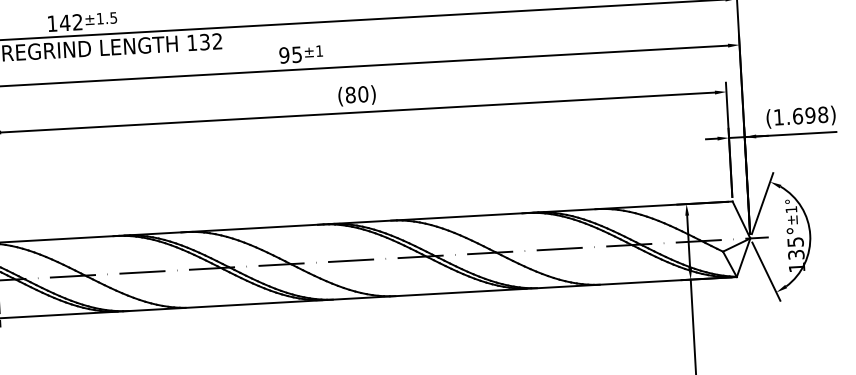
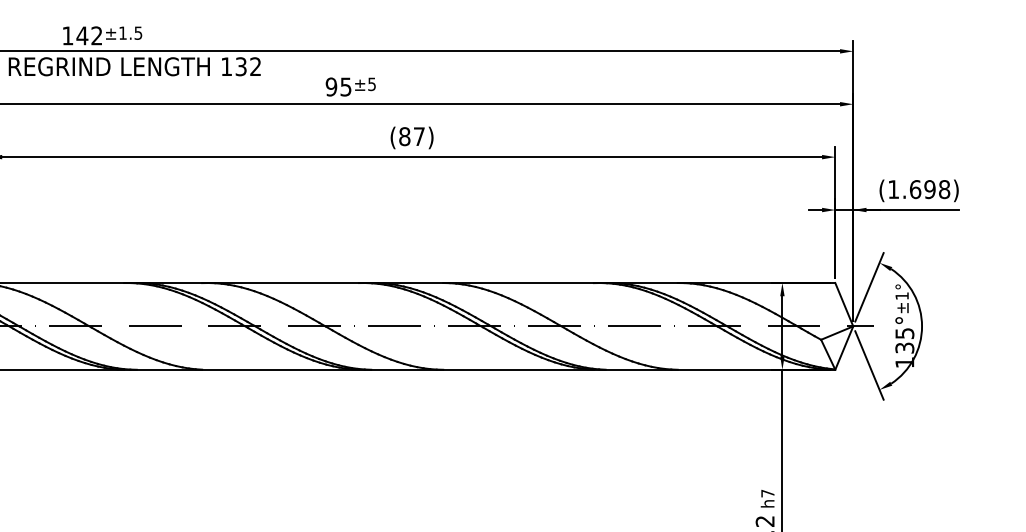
text: (319, 51) -> (371, 84), ±1 -> ±5
text: (363, 94) -> (419, 136), (80) -> (87)

